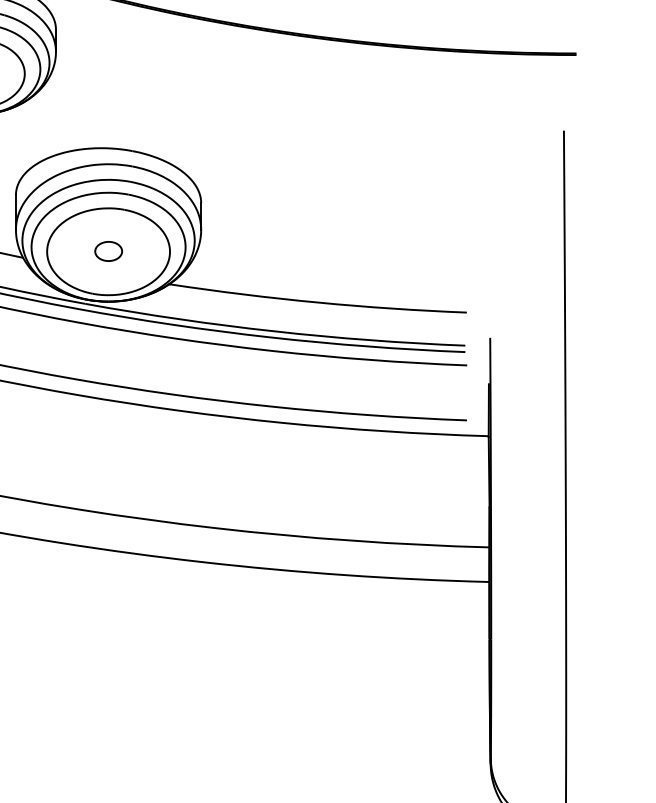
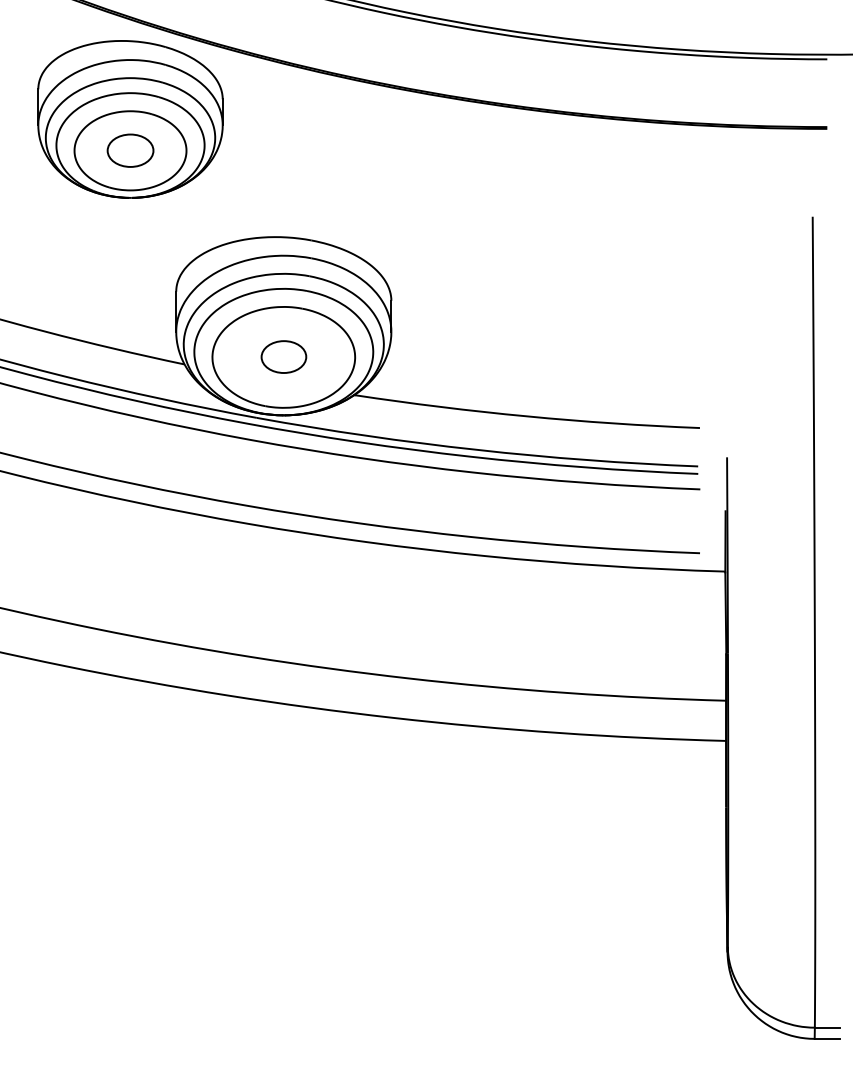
part: (108, 251) -> (283, 356), size x1.43

